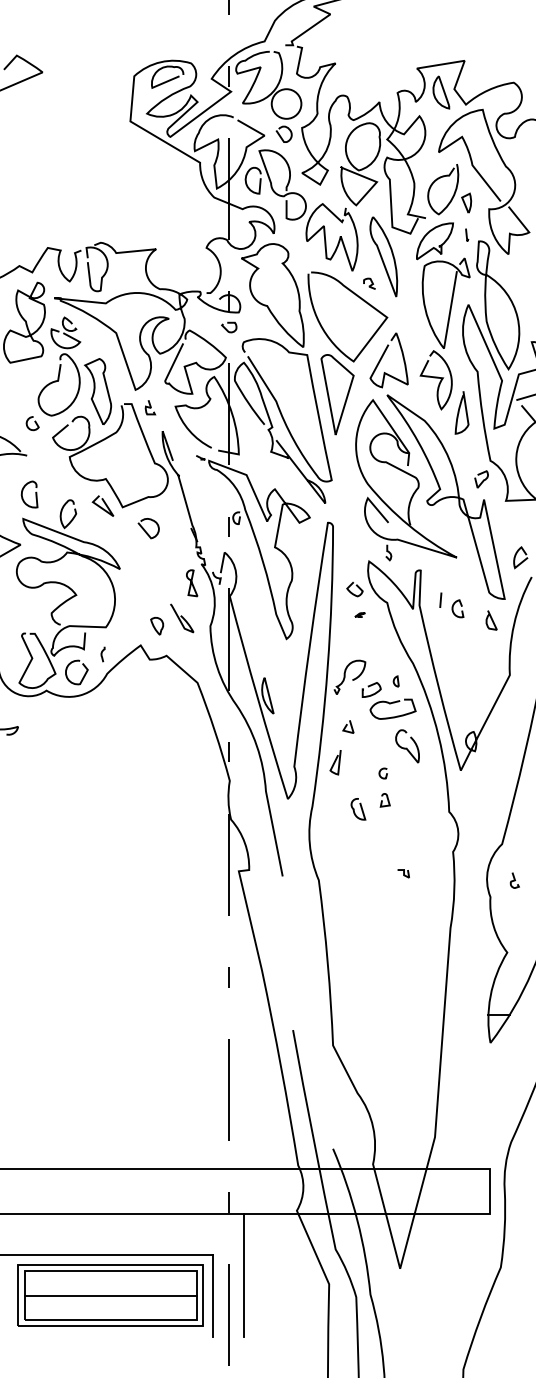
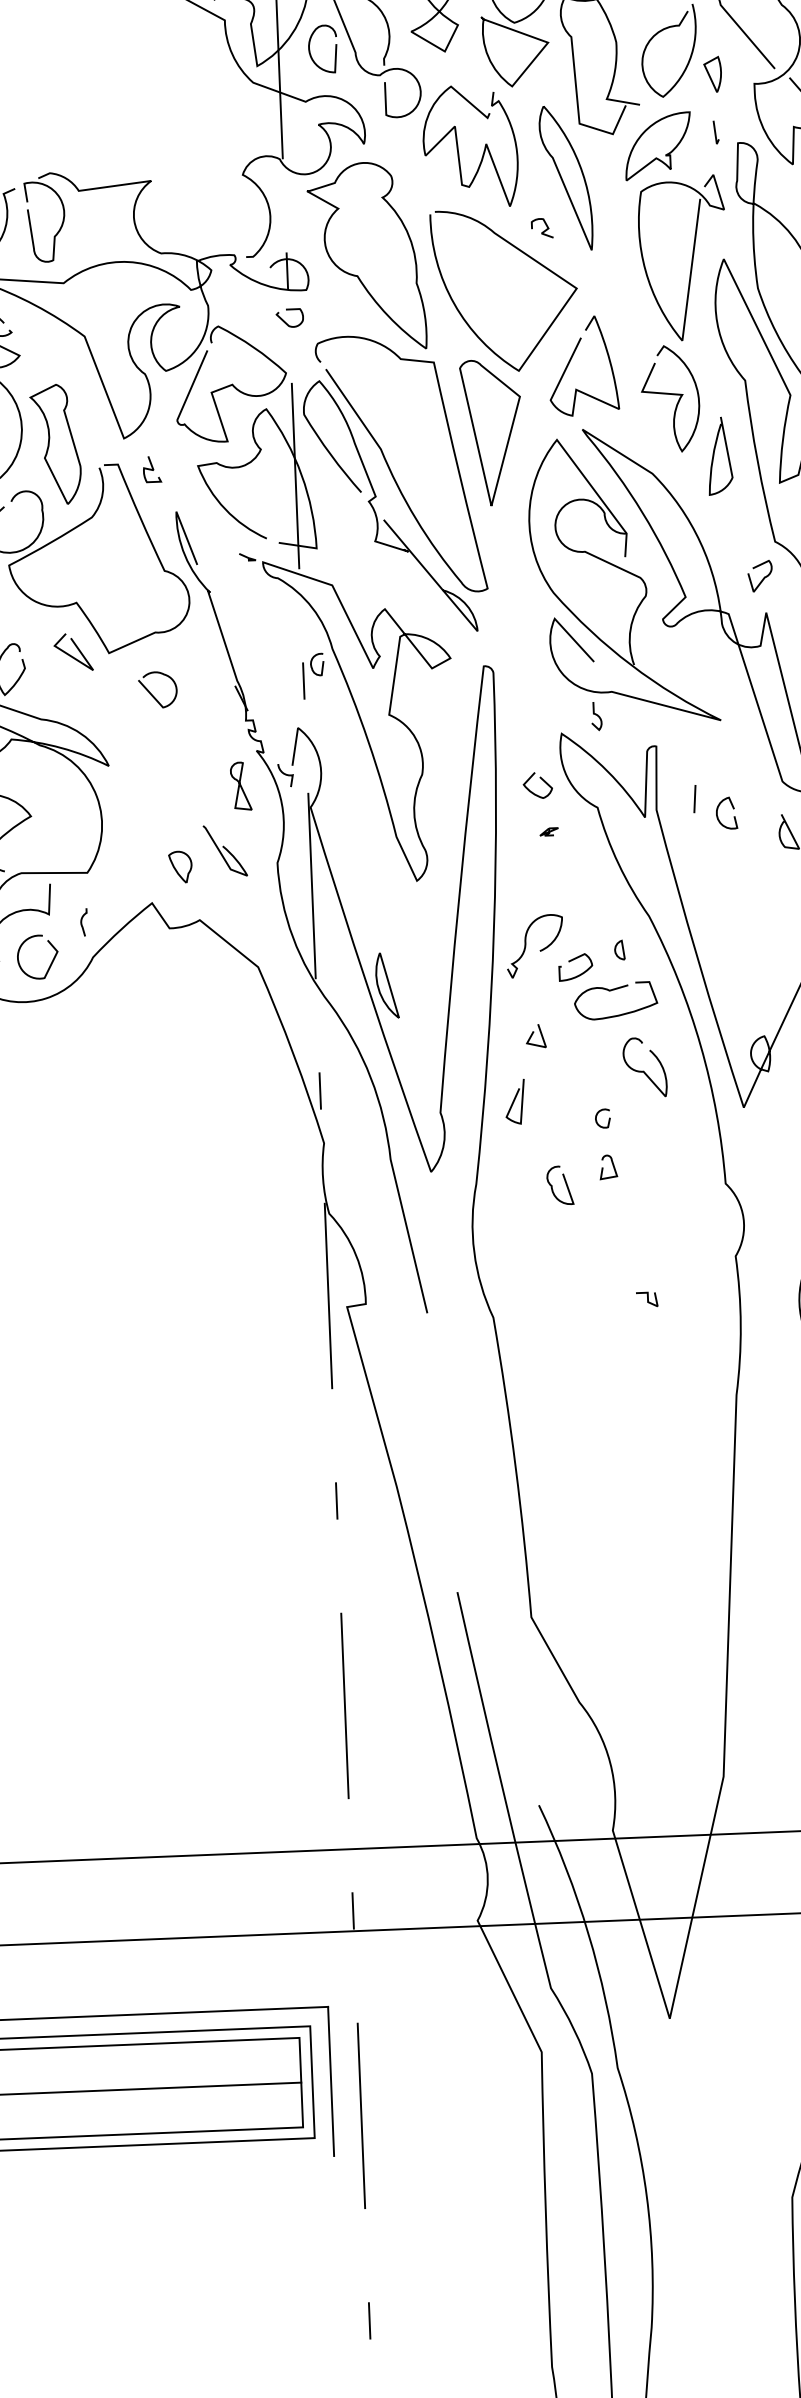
line: (244, 1274) -> (386, 2040), removed

